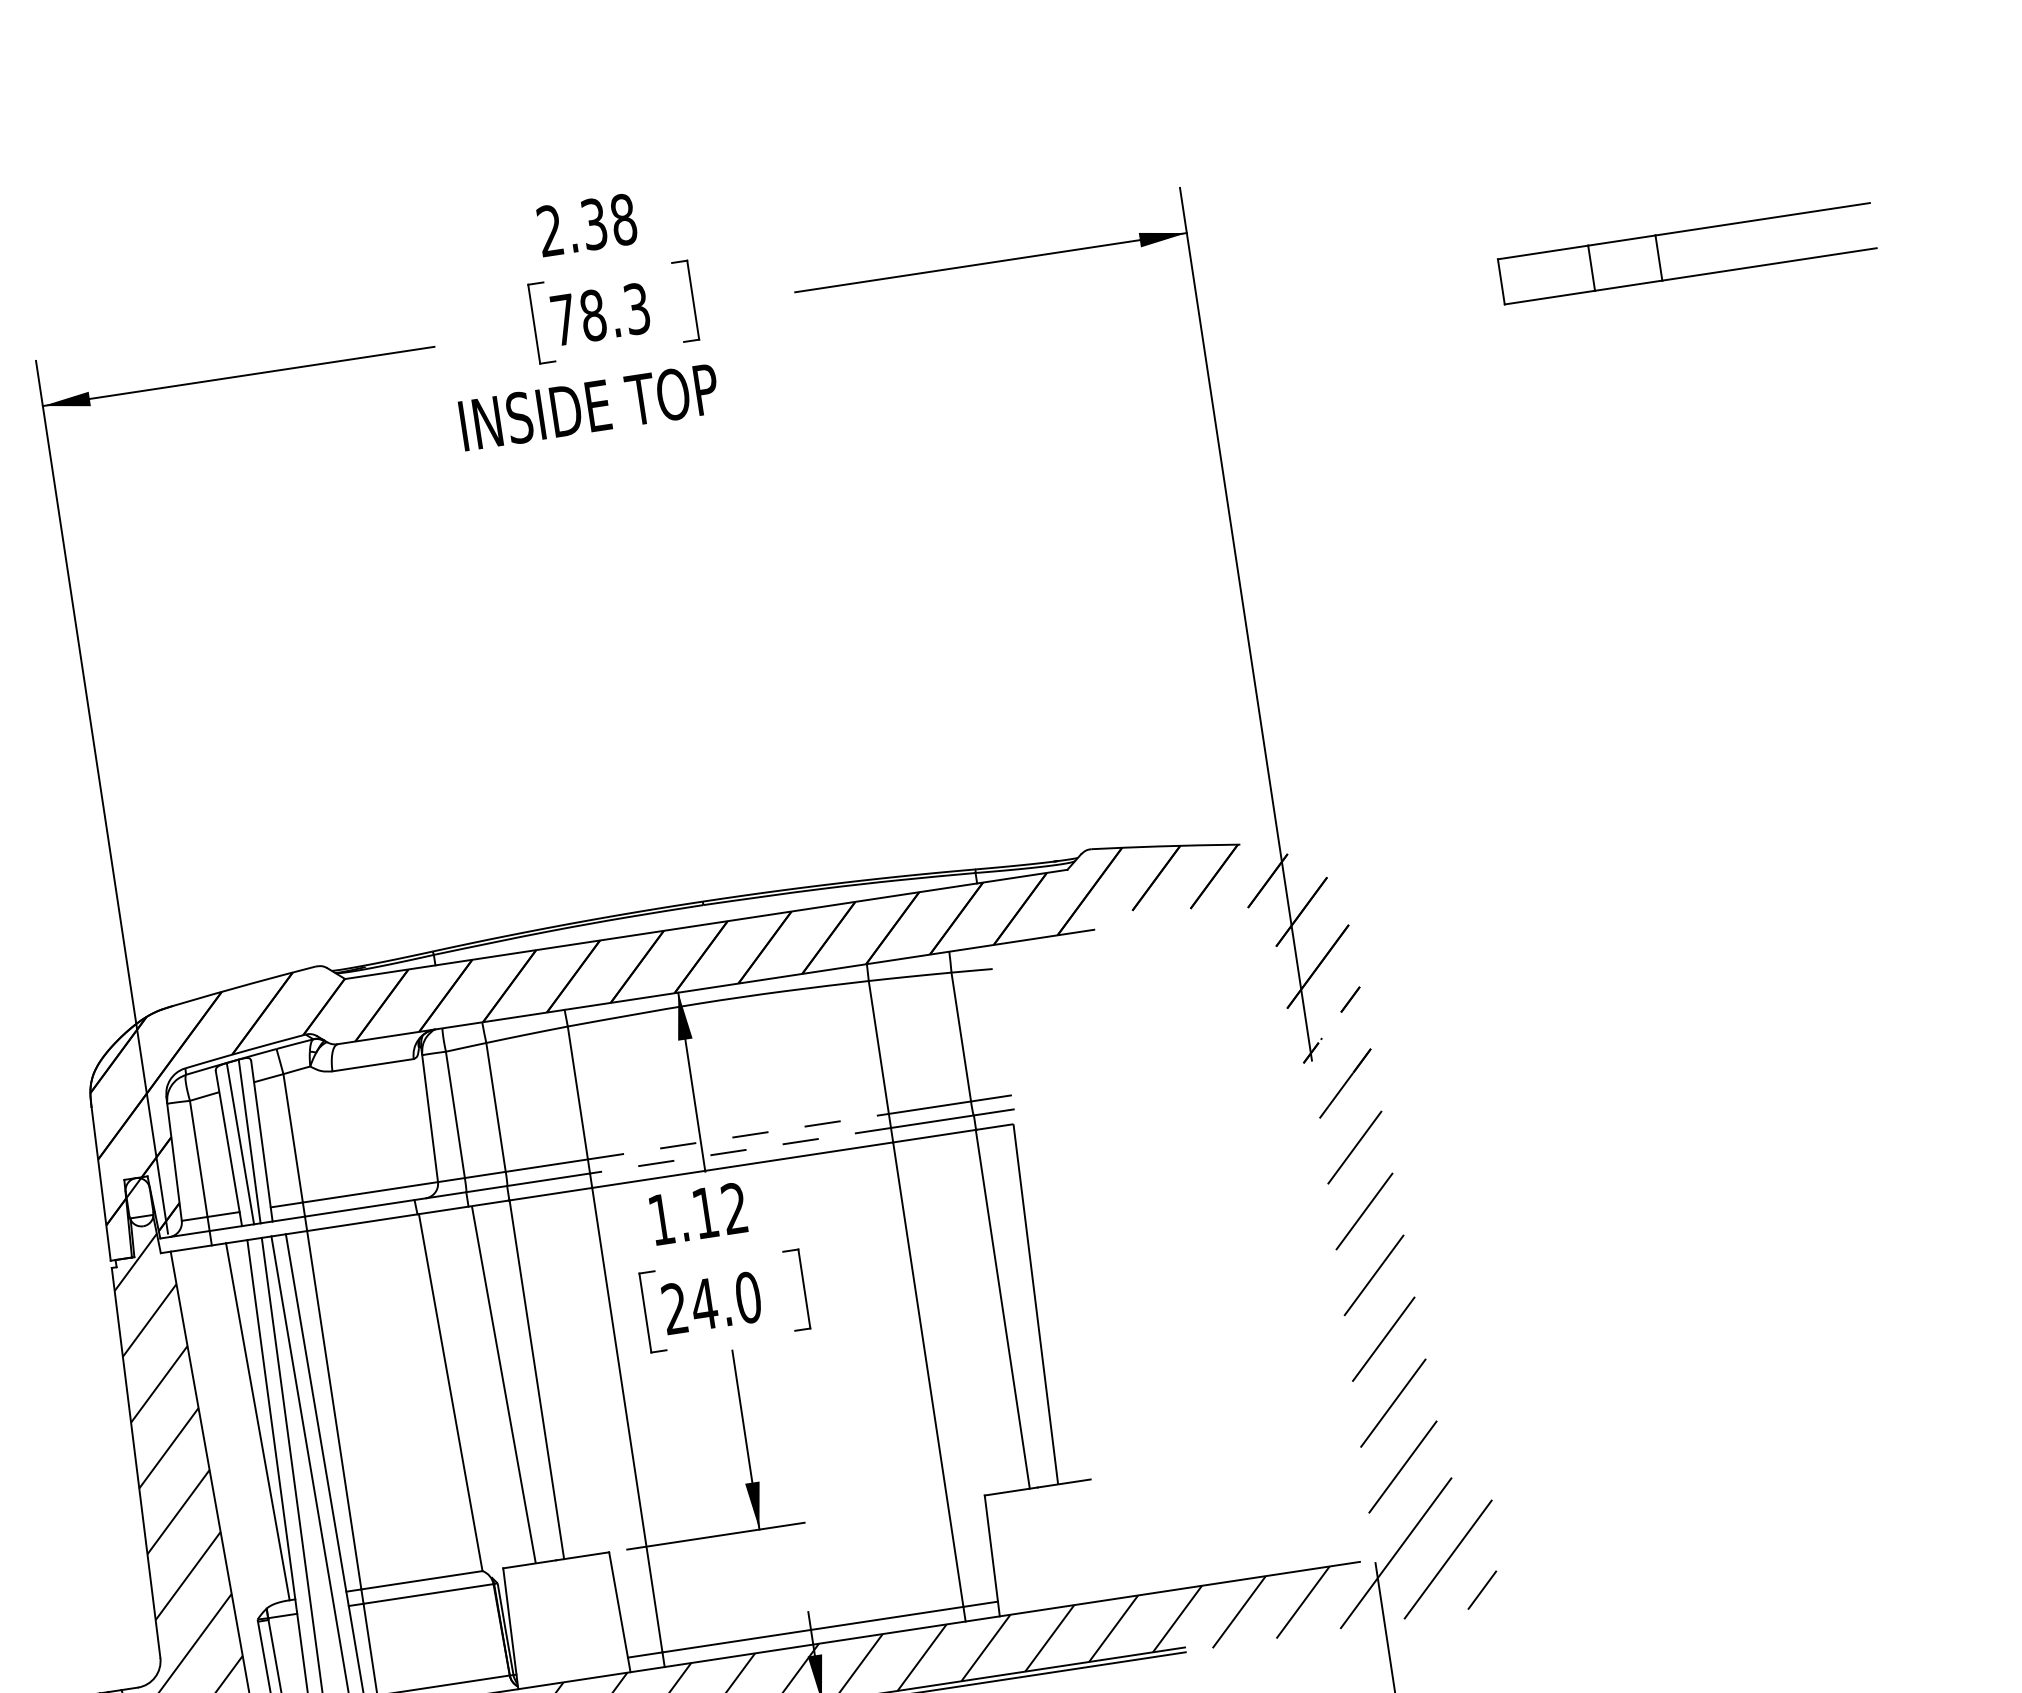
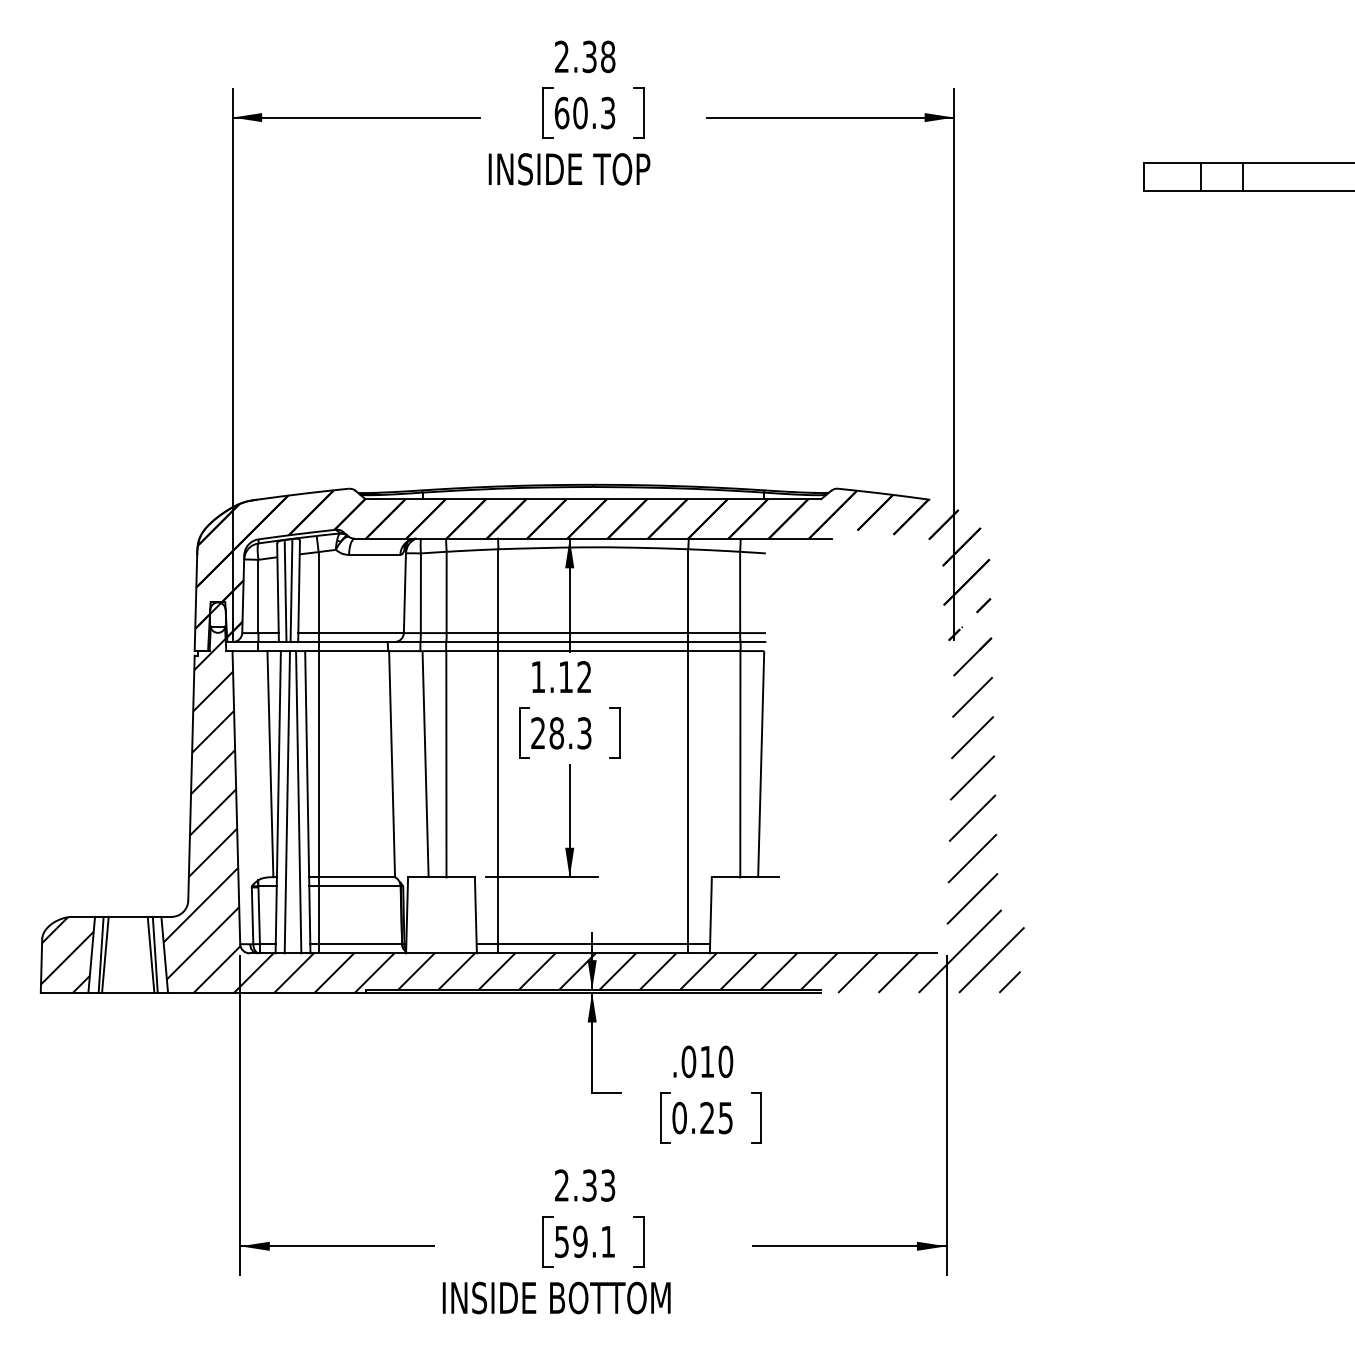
text: (577, 316) -> (570, 112), 78.3 -> 60.3
line: (738, 1137) -> (593, 633), dashed -> solid
line: (740, 1149) -> (593, 641), dashed -> solid
text: (726, 1301) -> (570, 733), 24.0 -> 28.3

